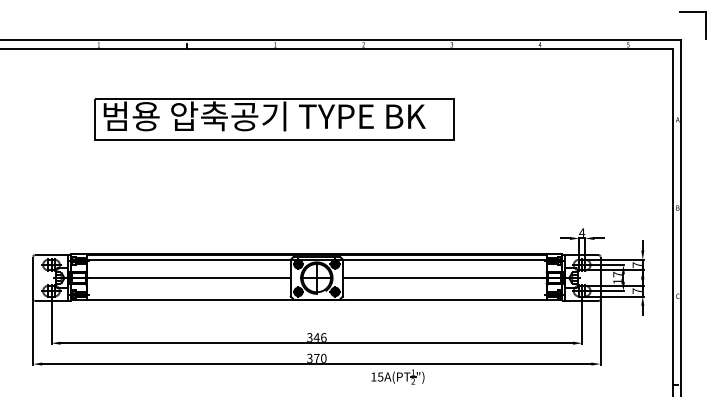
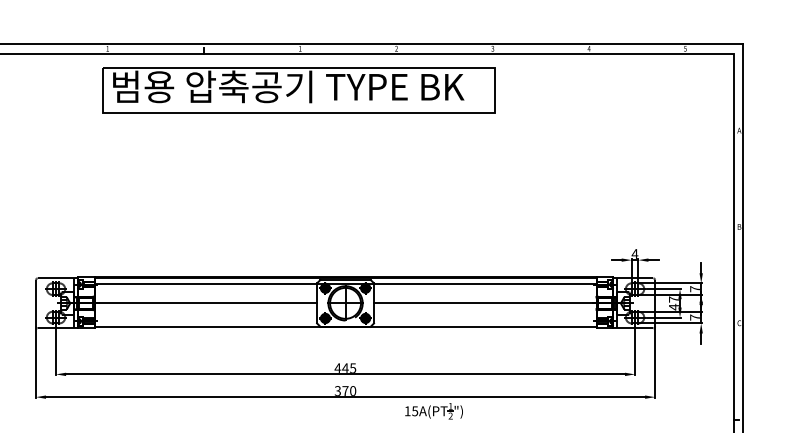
part: (692, 12) -> (755, 13), removed
part: (273, 119) -> (298, 90), moved
text: (617, 280) -> (673, 306), 17 -> 47
text: (316, 336) -> (345, 367), 346 -> 445

